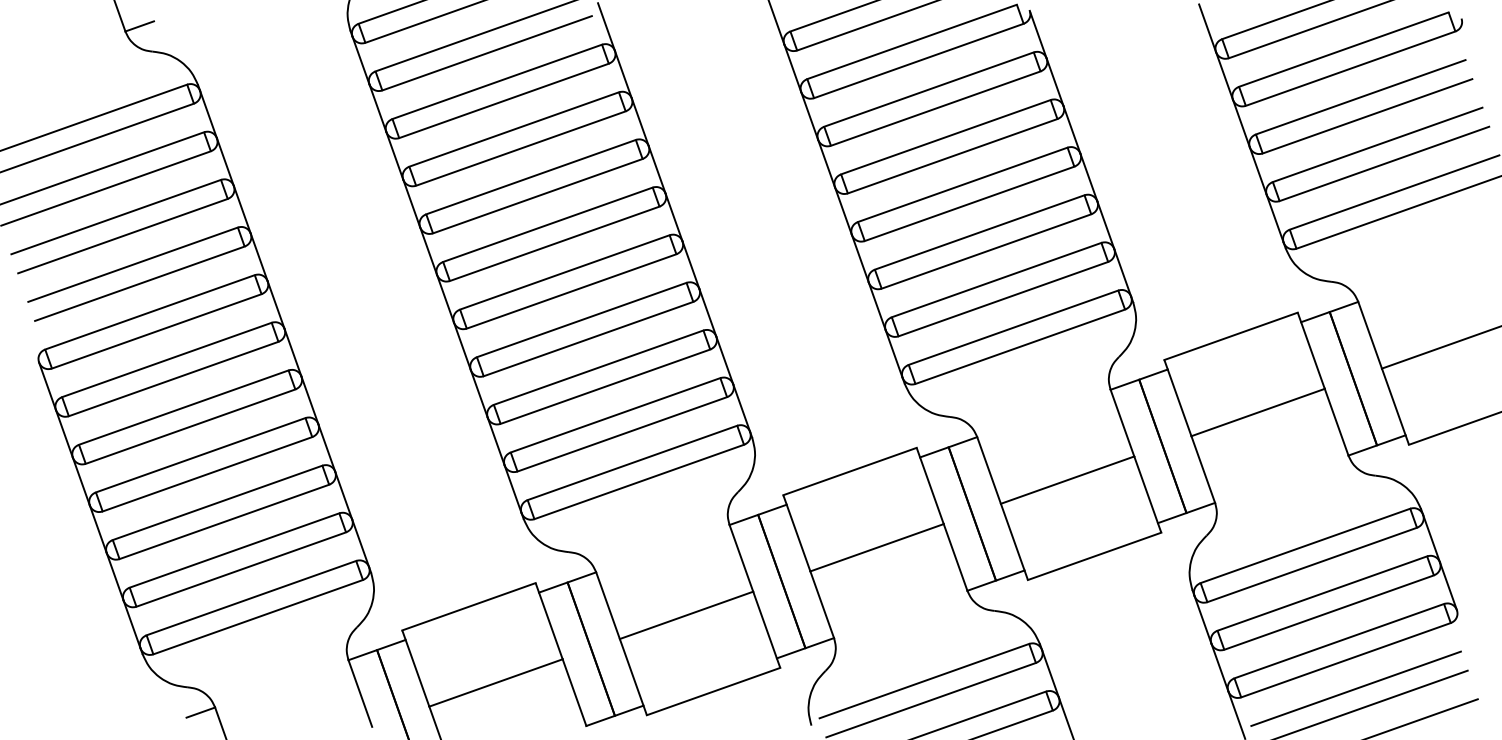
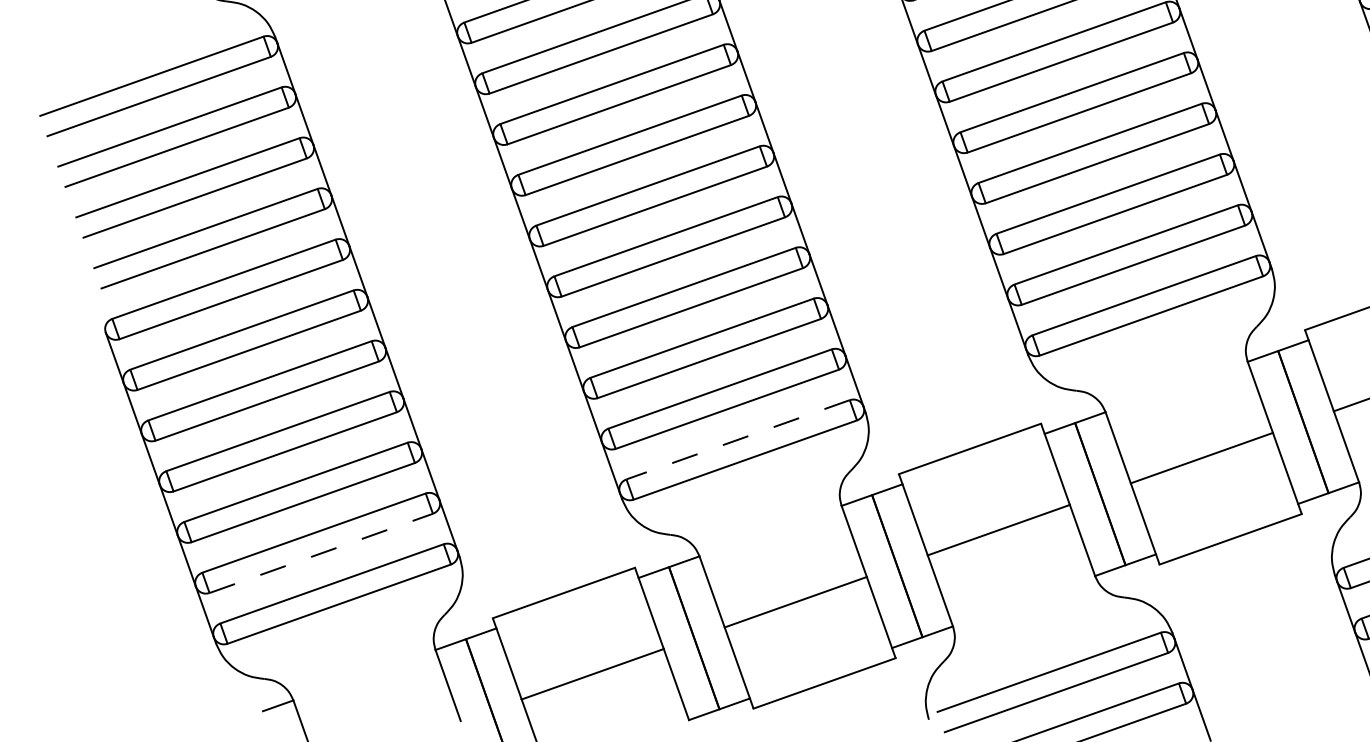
line: (631, 463) -> (737, 440), solid -> dashed
line: (241, 569) -> (321, 553), solid -> dashed

